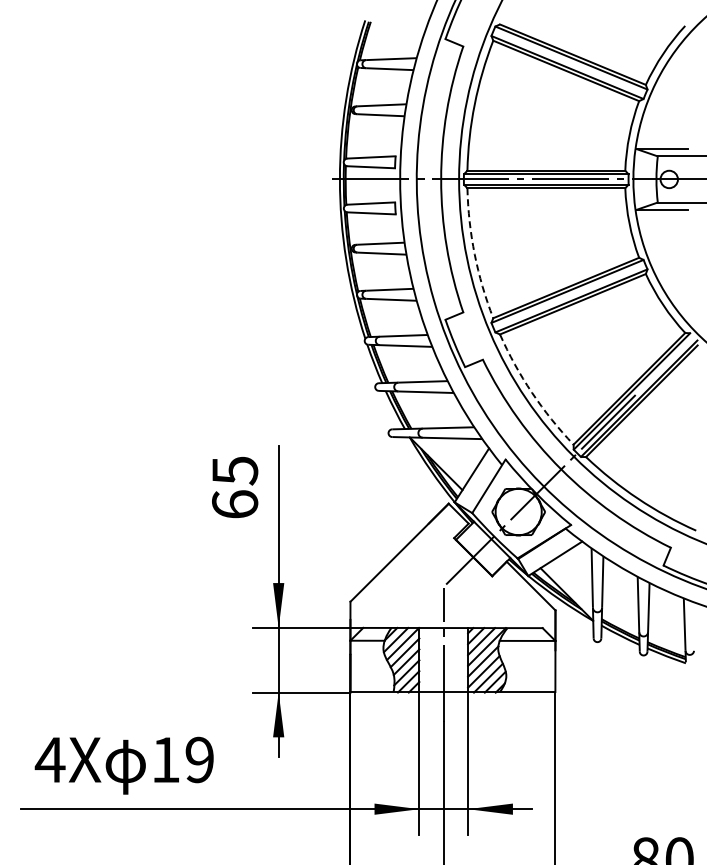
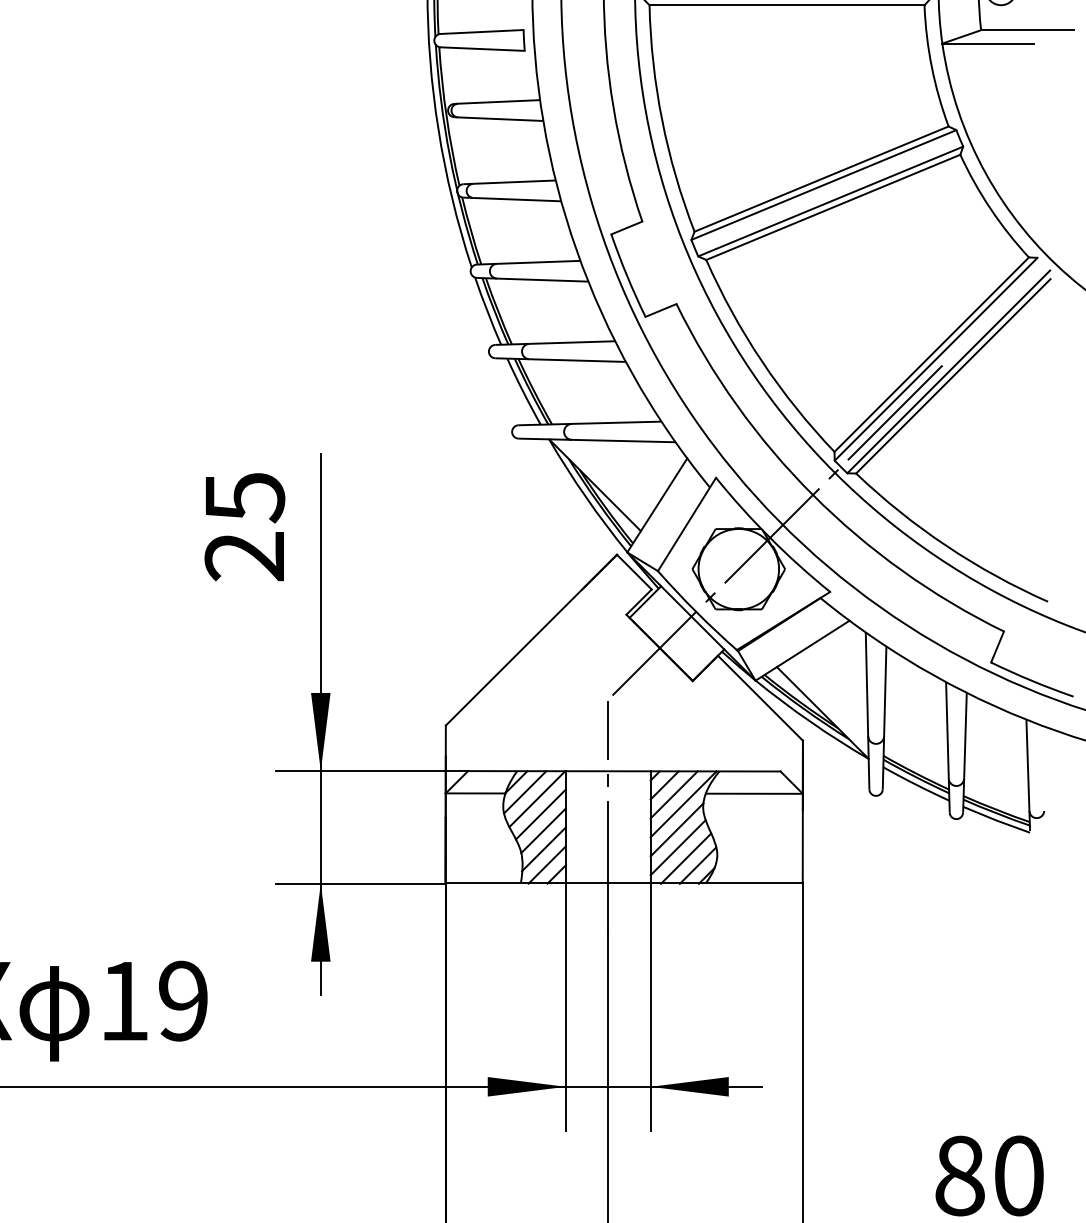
arc: (474, 254) -> (661, 120), dashed -> solid
arc: (532, 392) -> (762, 361), dashed -> solid
text: (235, 504) -> (245, 556), 65 -> 25

